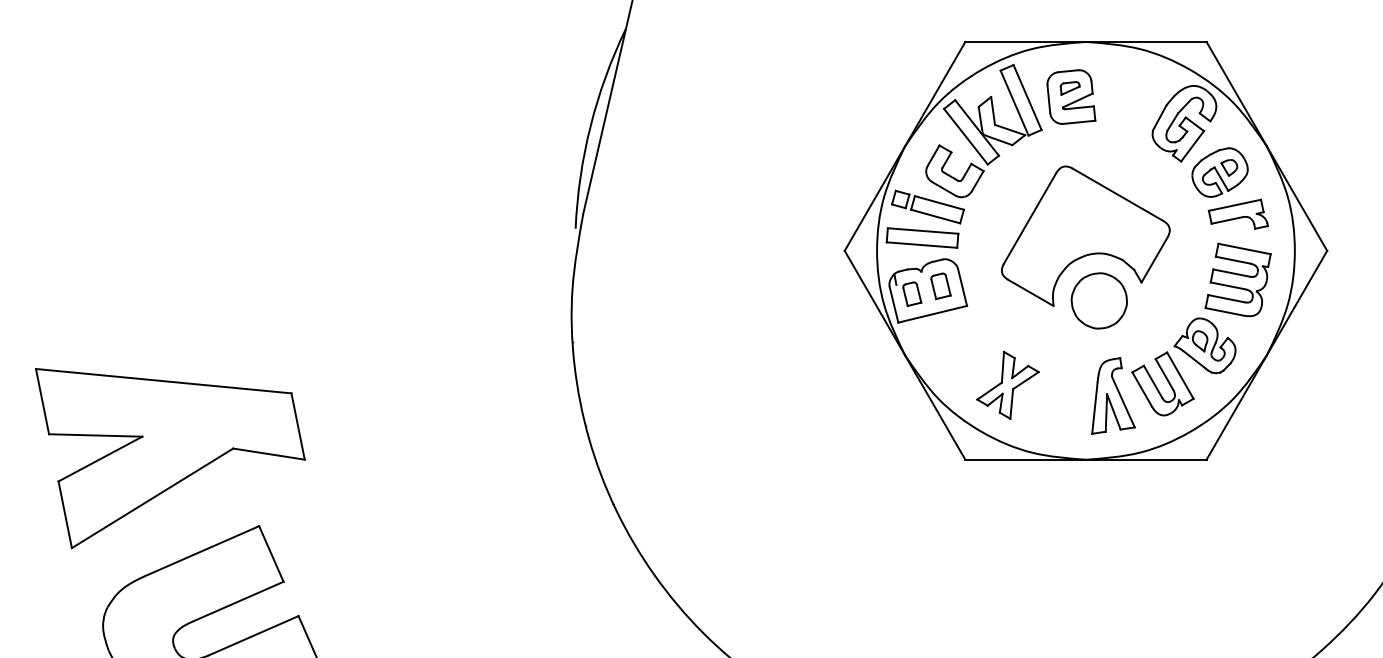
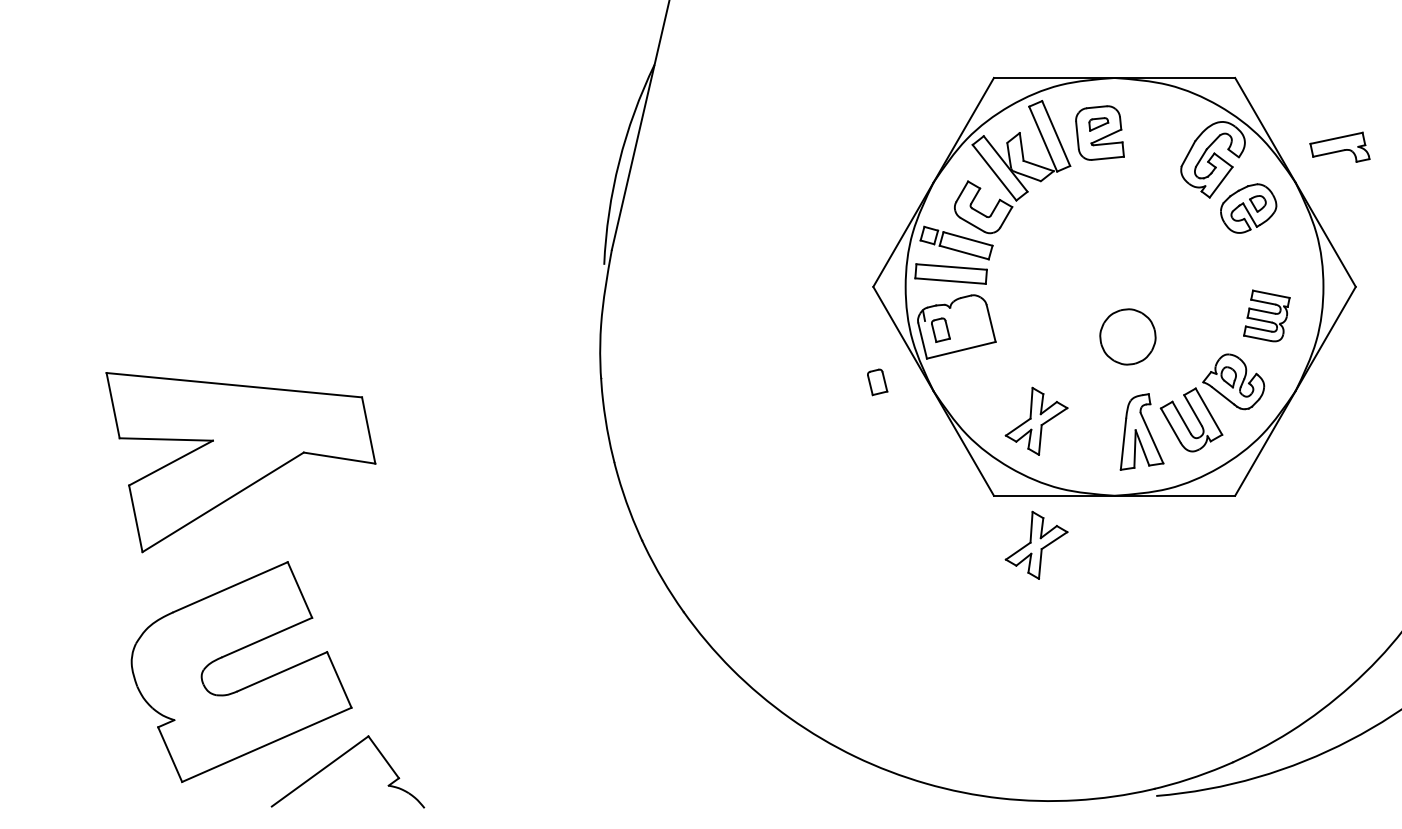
part: (1237, 213) -> (1339, 146), moved
part: (1085, 236) -> (1114, 272), removed
part: (1237, 279) -> (1266, 315), size x0.7
part: (940, 286) -> (877, 382), moved
part: (169, 458) -> (240, 462), moved
part: (1007, 508) -> (1036, 544), added

